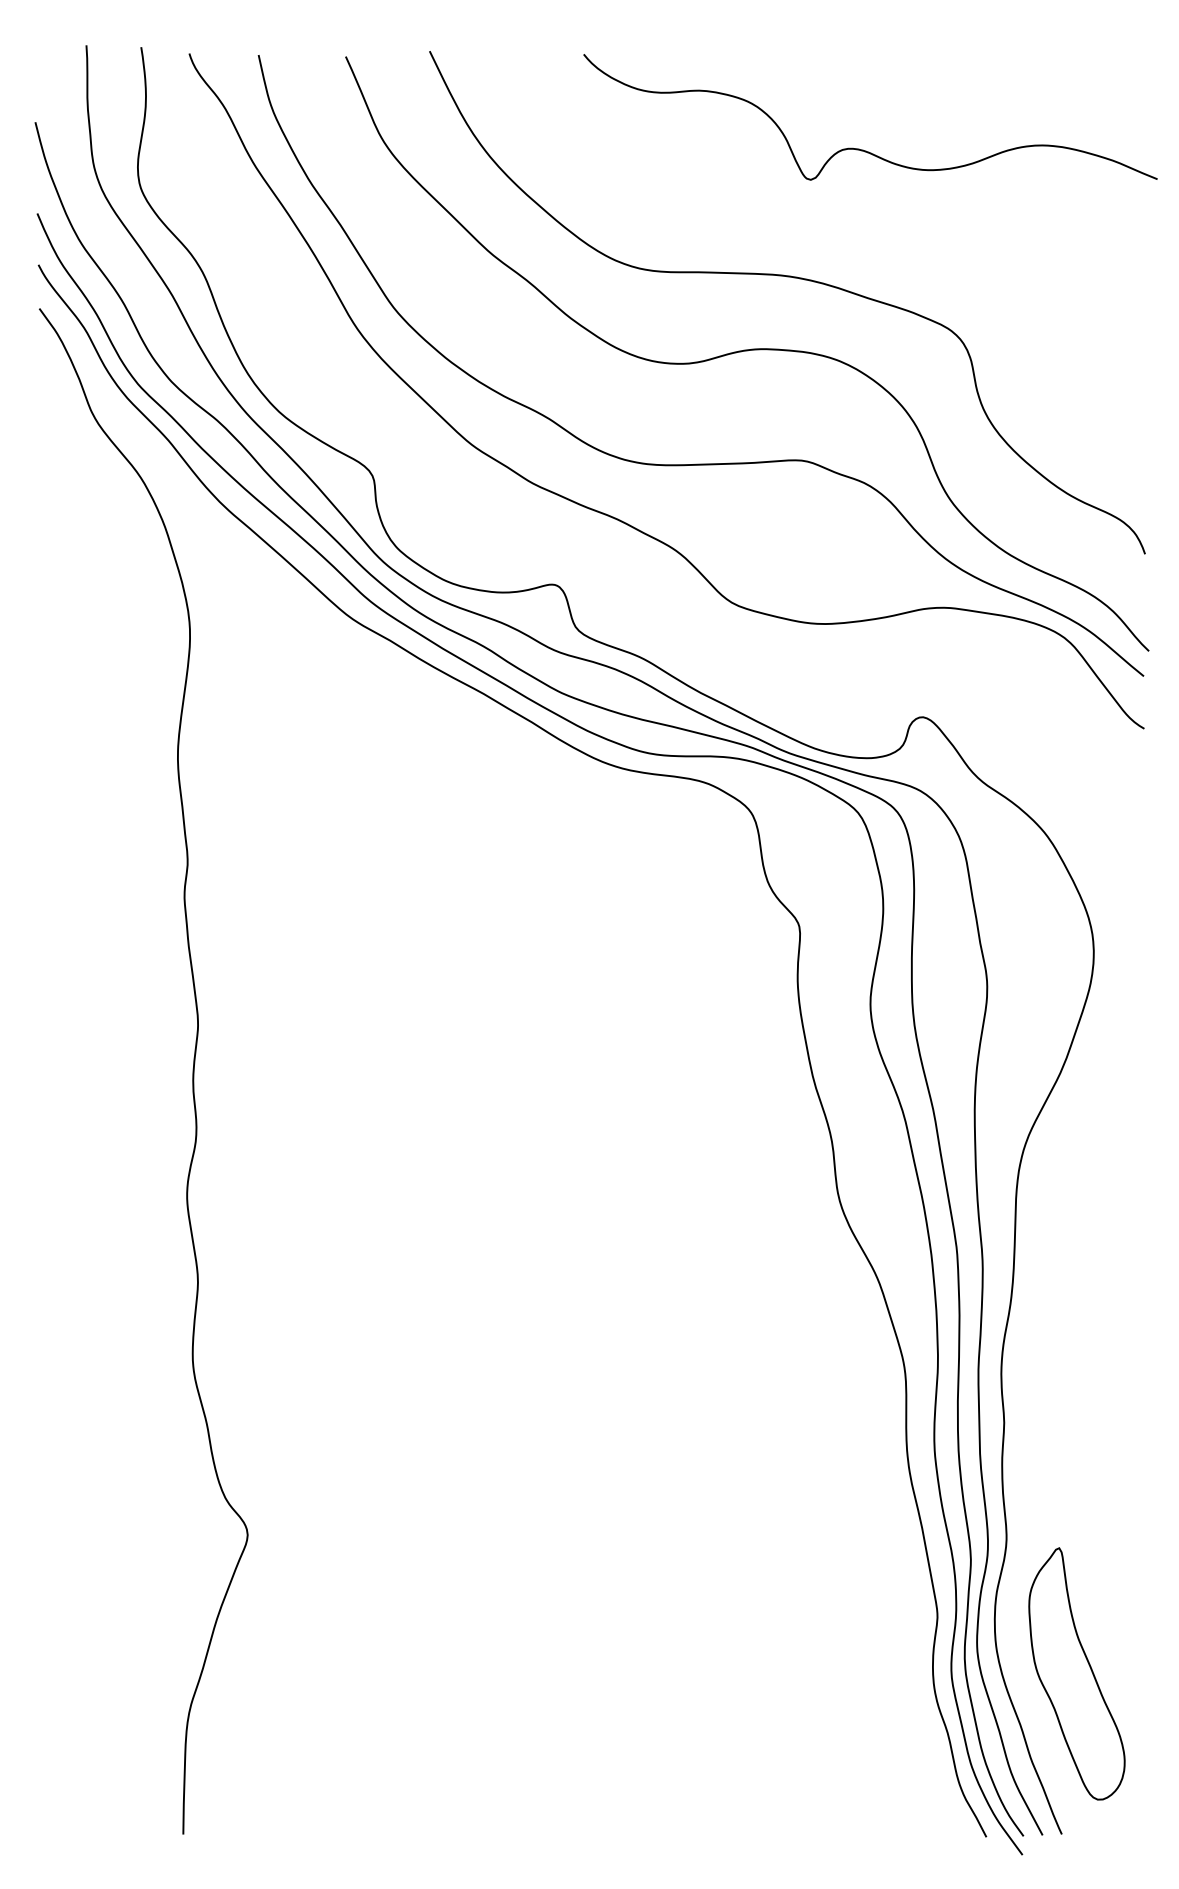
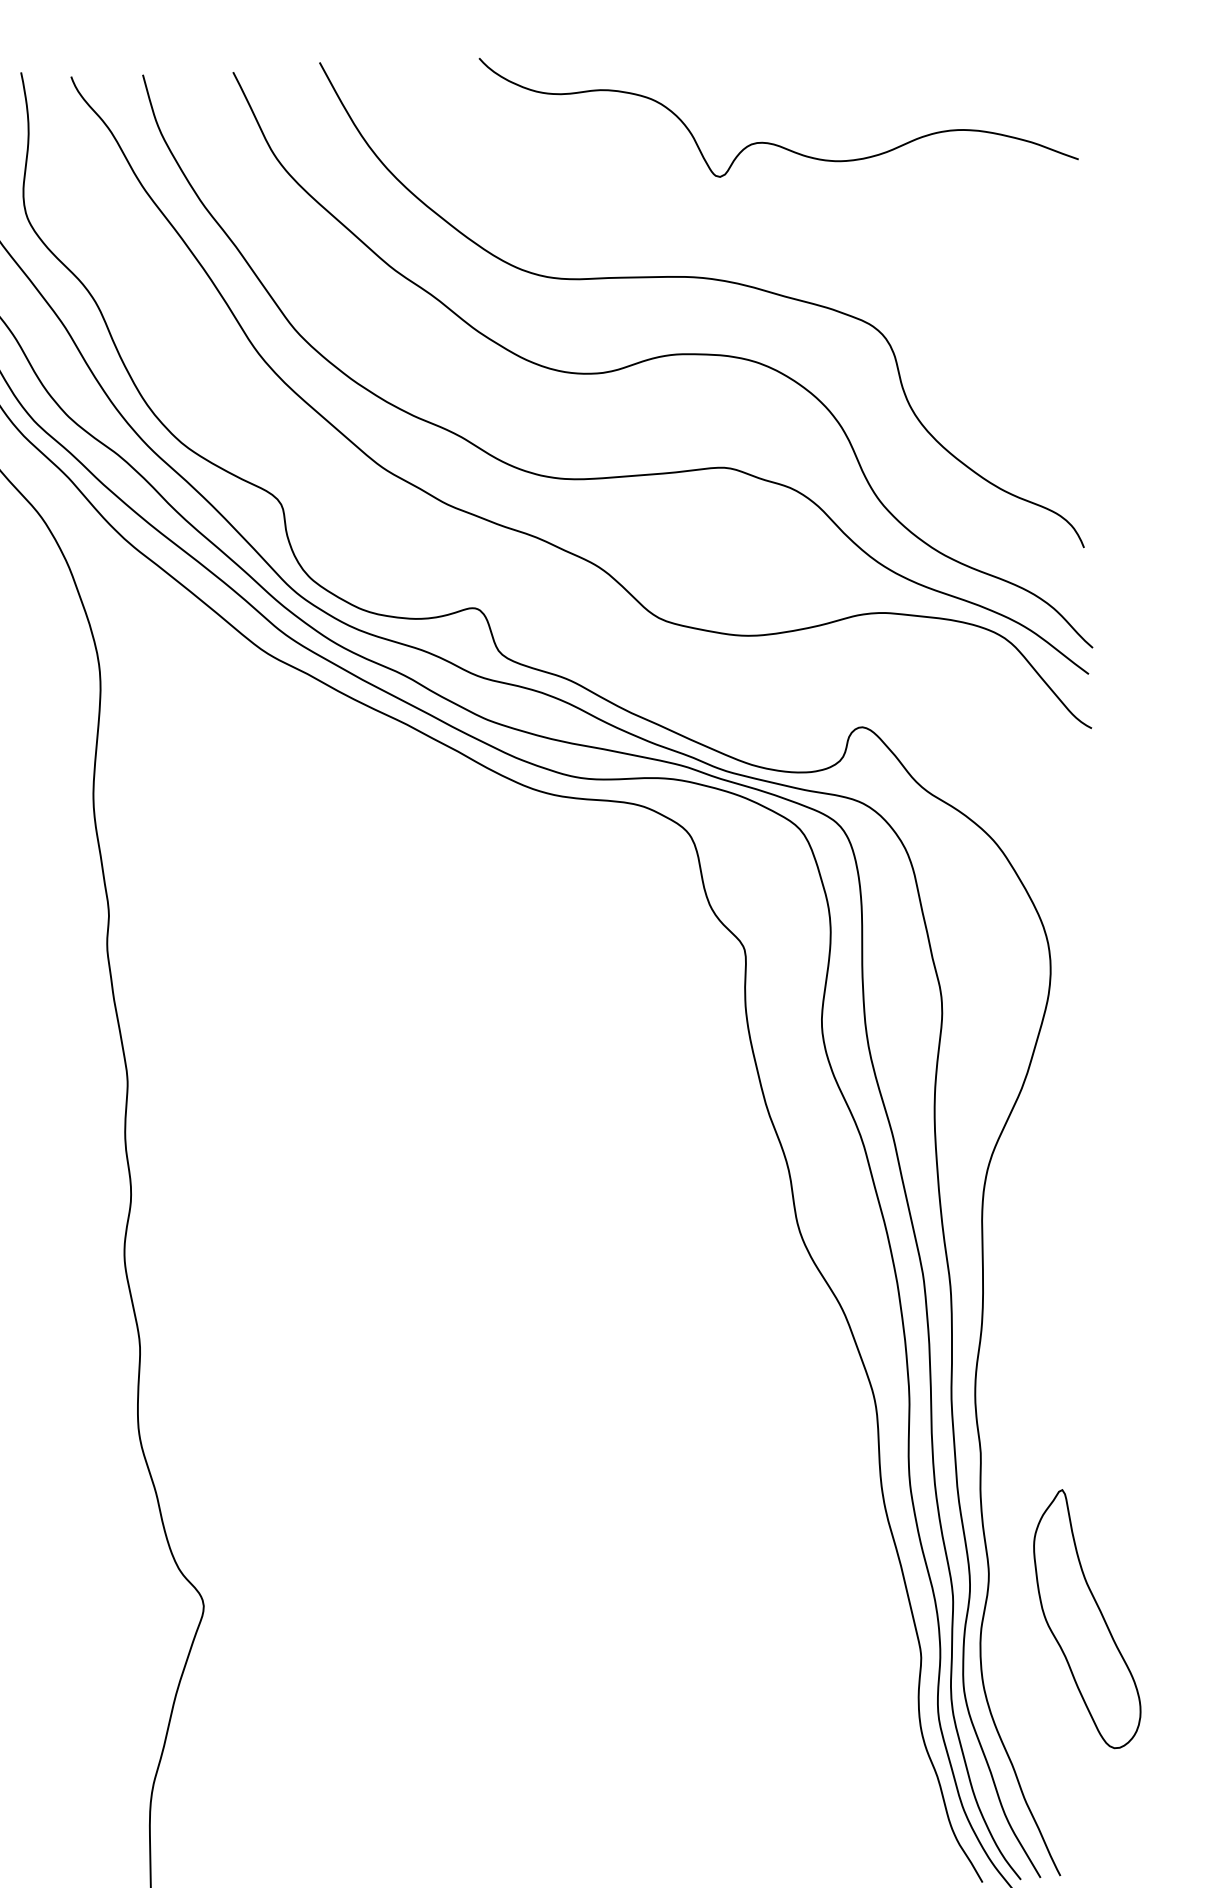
part: (1076, 1673) -> (1086, 1618), moved

